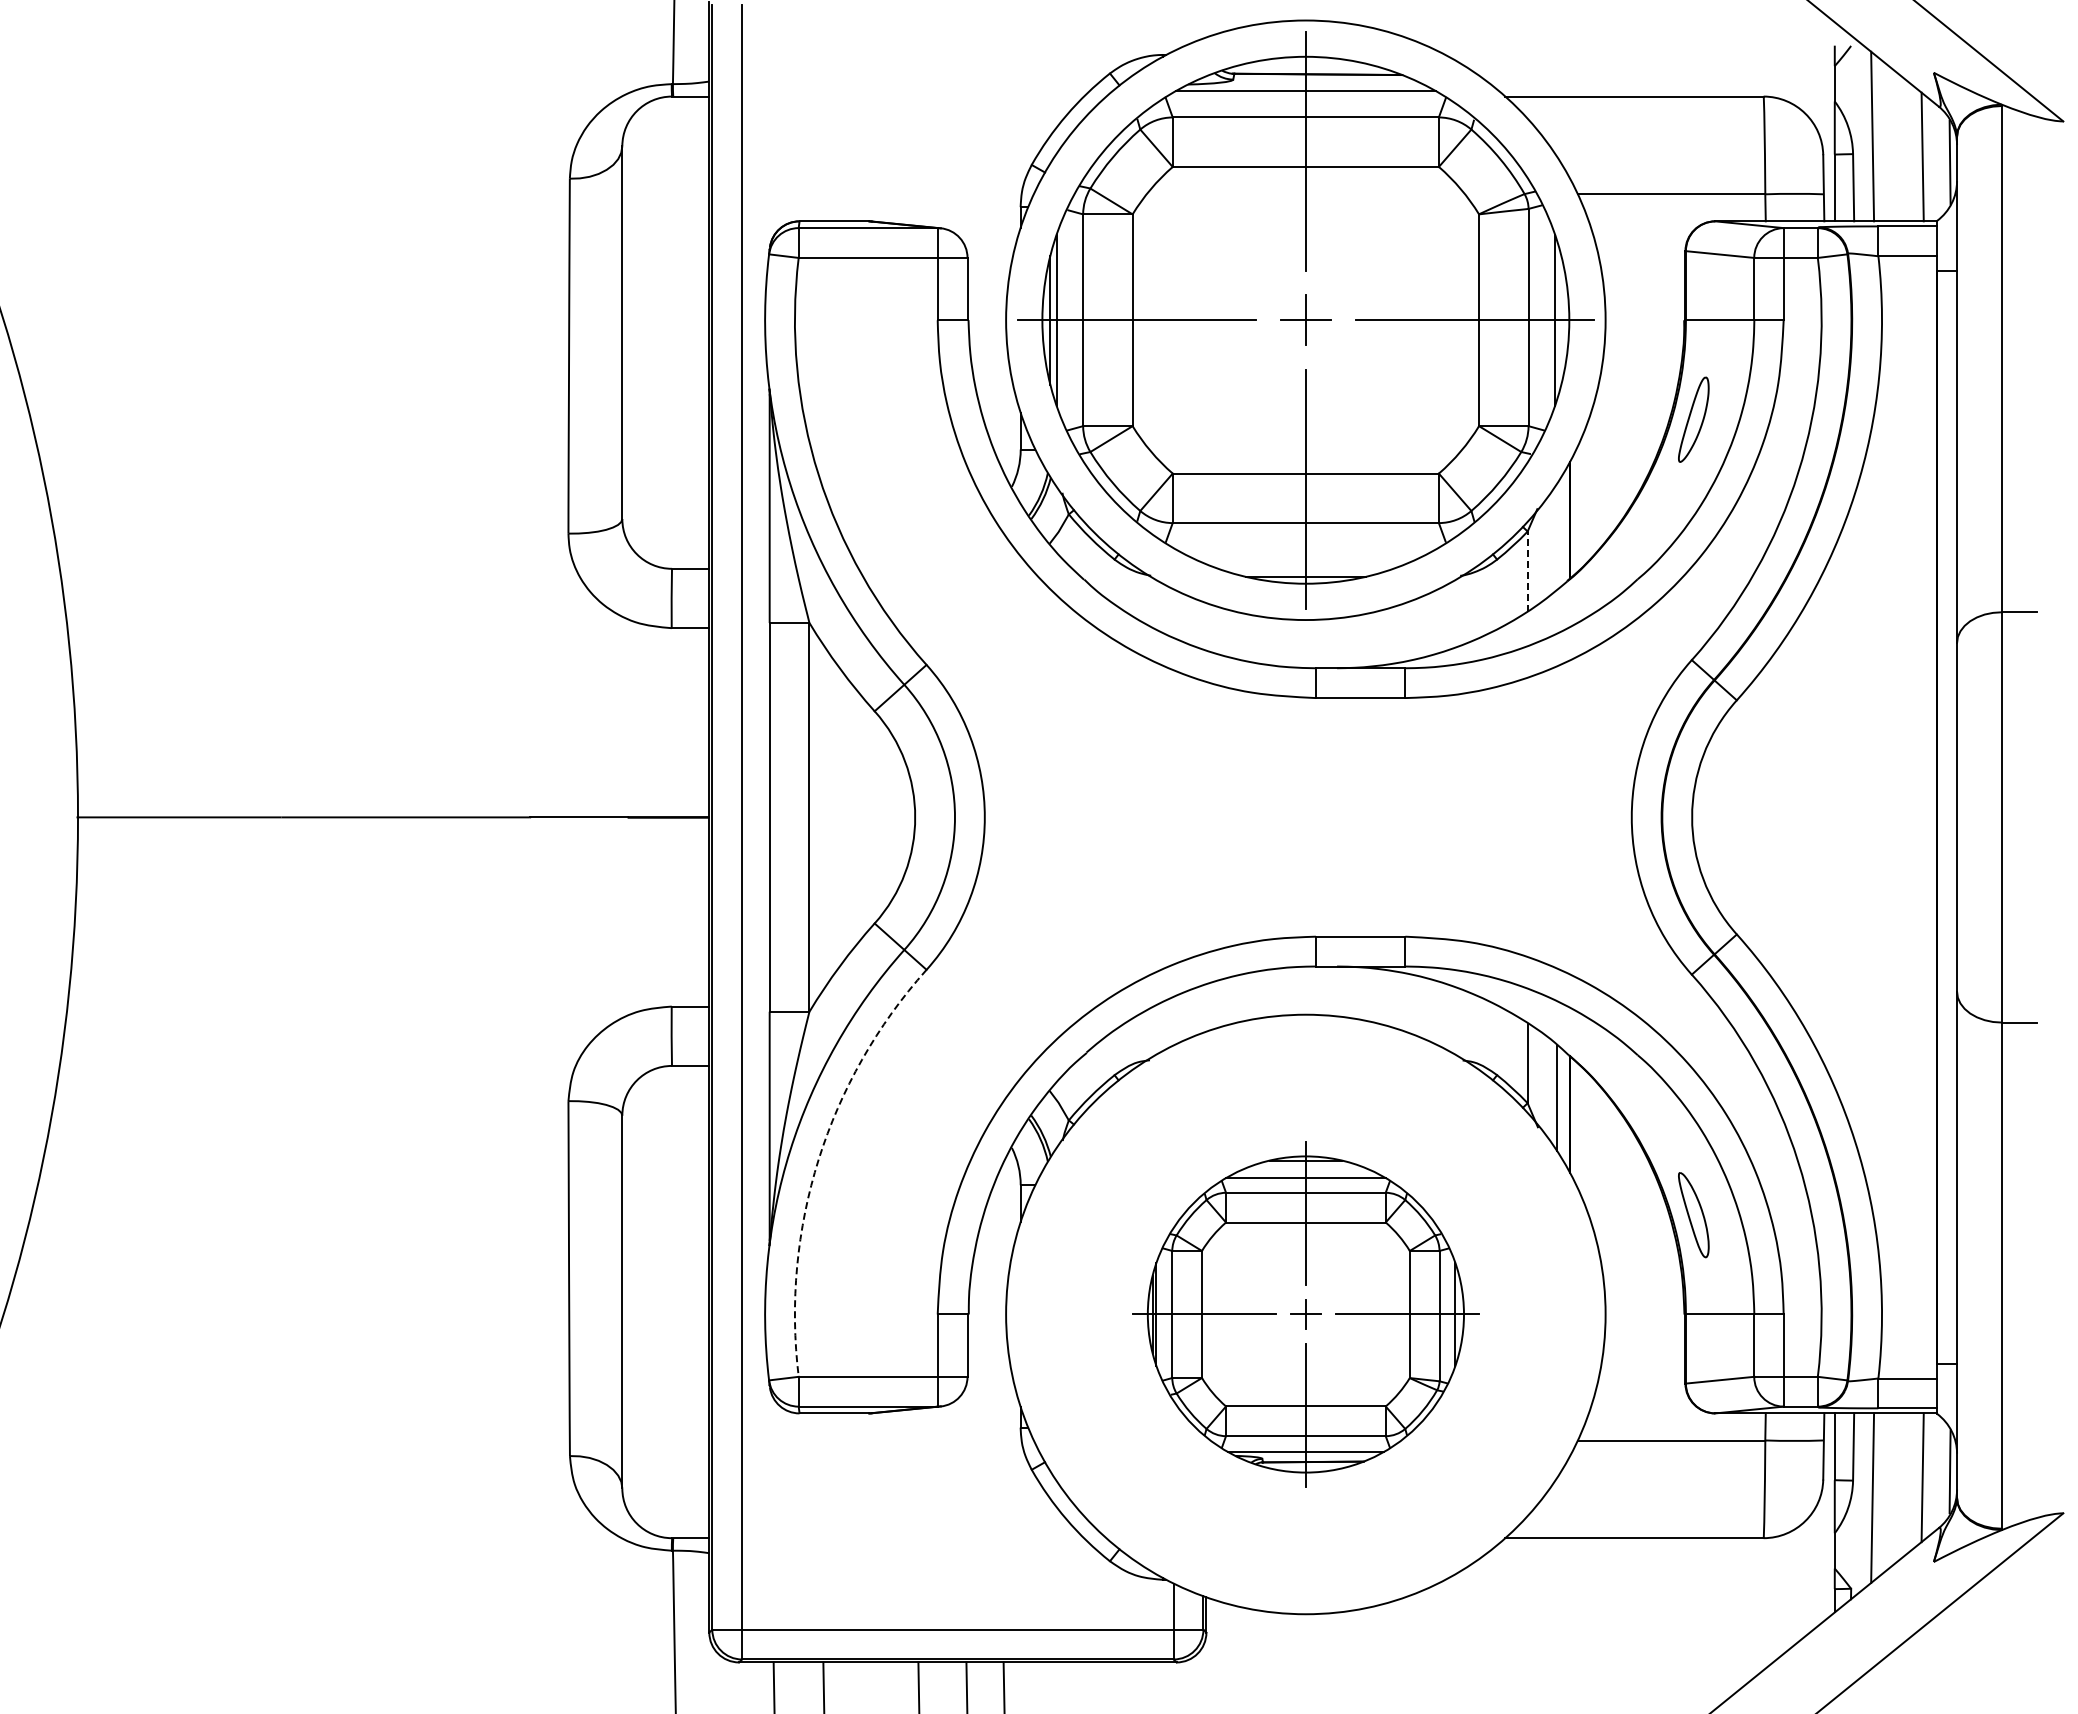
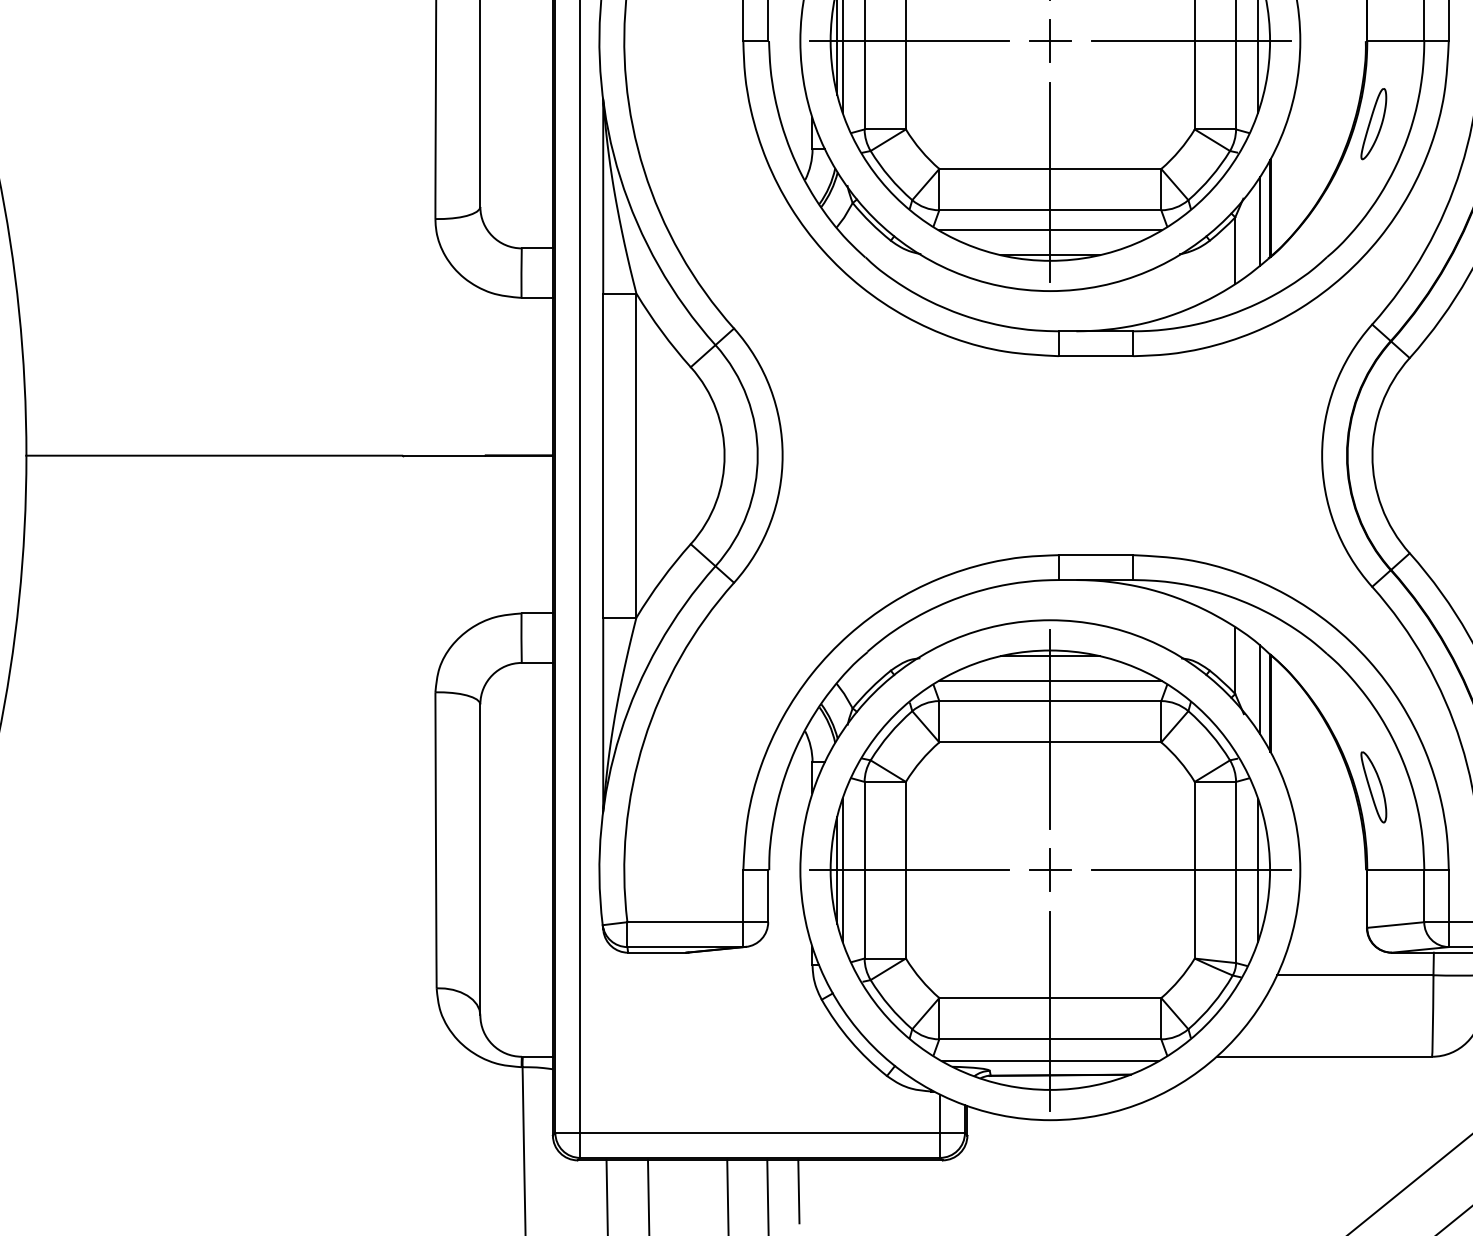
line: (1557, 536) -> (1260, 221), added
line: (1305, 547) -> (1050, 230), added
line: (1527, 571) -> (1235, 250), dashed -> solid
arc: (818, 1159) -> (643, 740), dashed -> solid
part: (1305, 1314) -> (1050, 870), size x1.67

